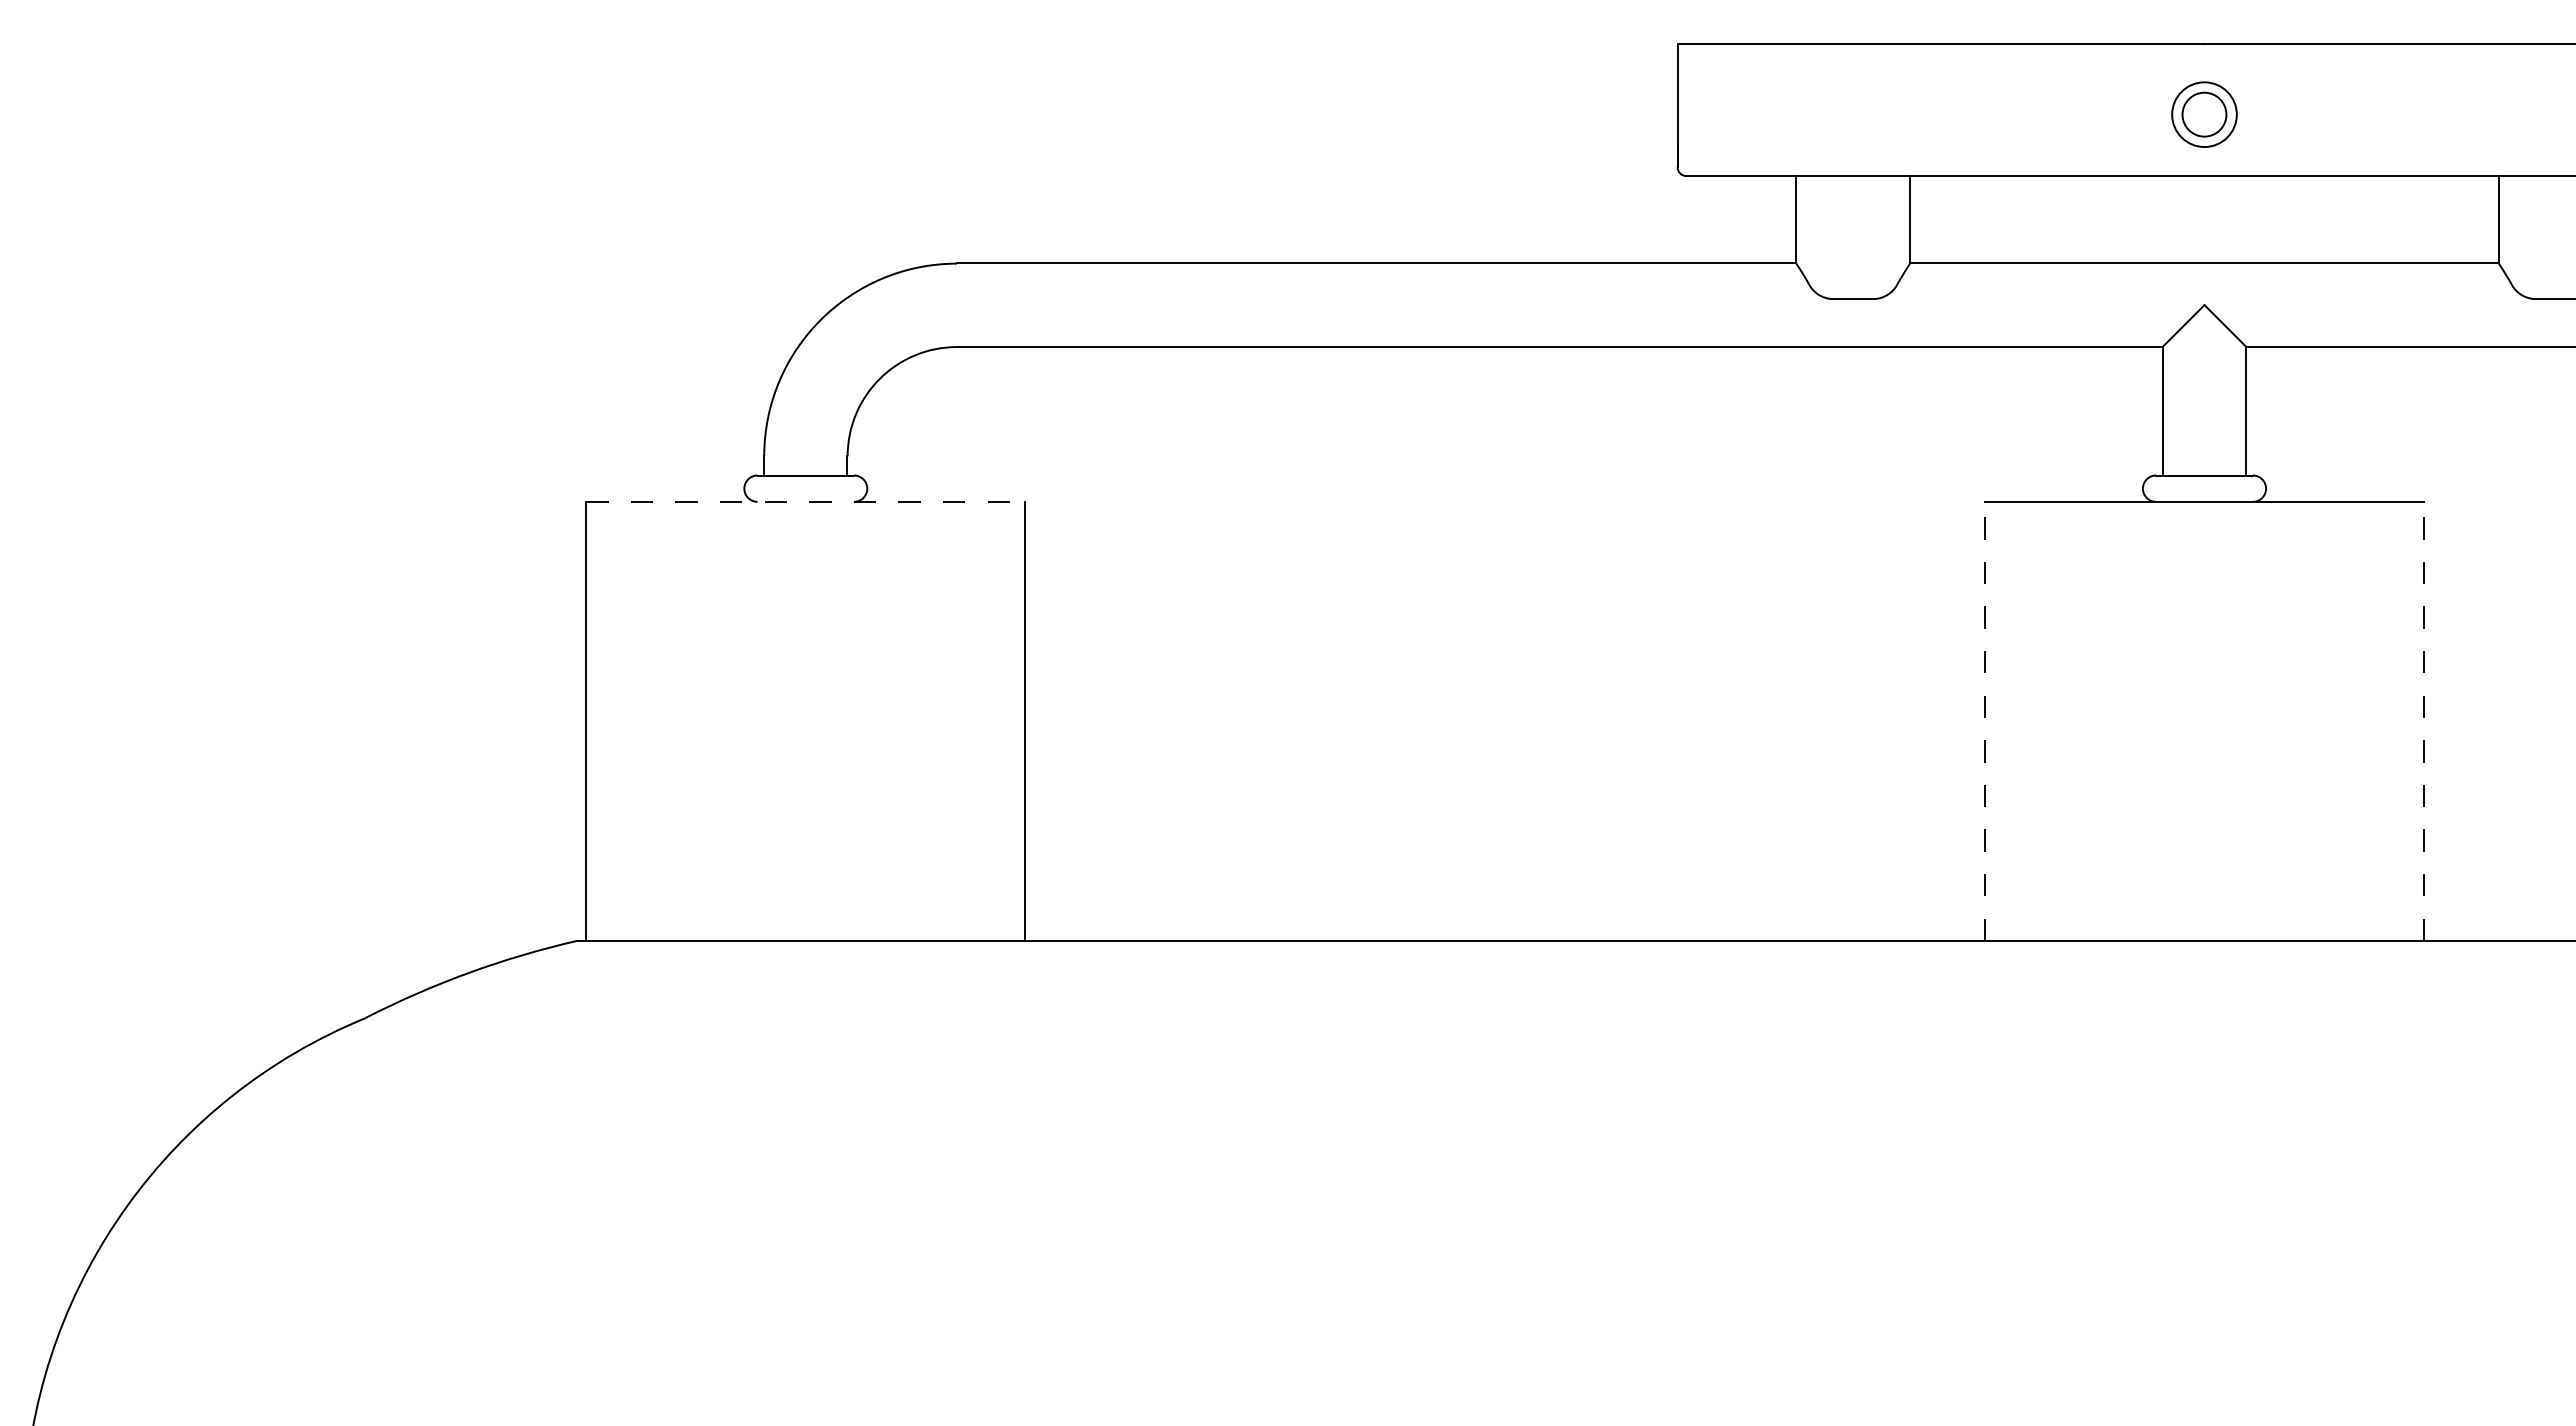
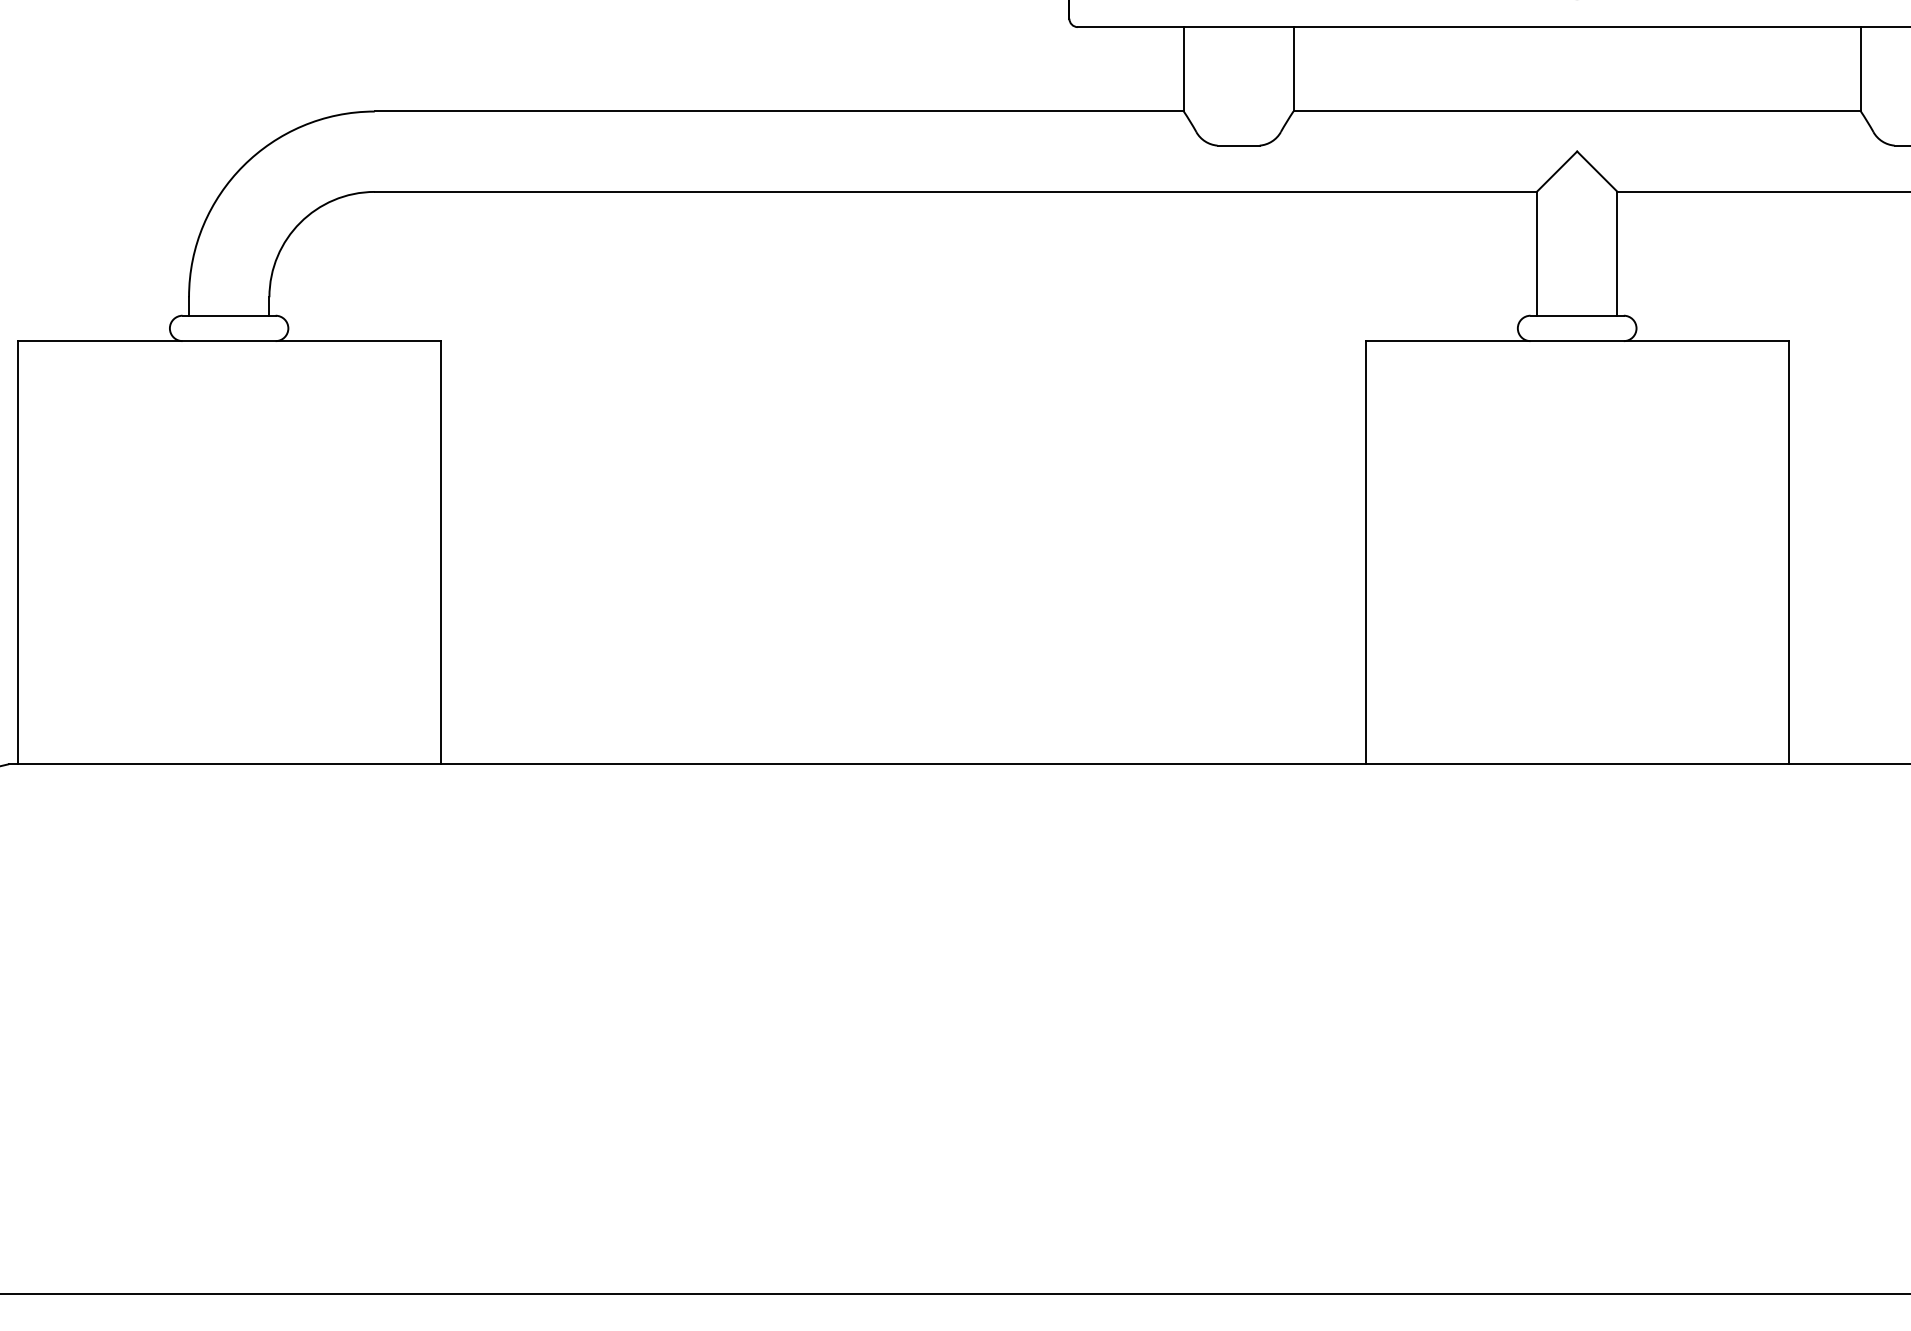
line: (805, 501) -> (228, 340), dashed -> solid
line: (1985, 721) -> (1366, 552), dashed -> solid
line: (2423, 721) -> (1788, 552), dashed -> solid

